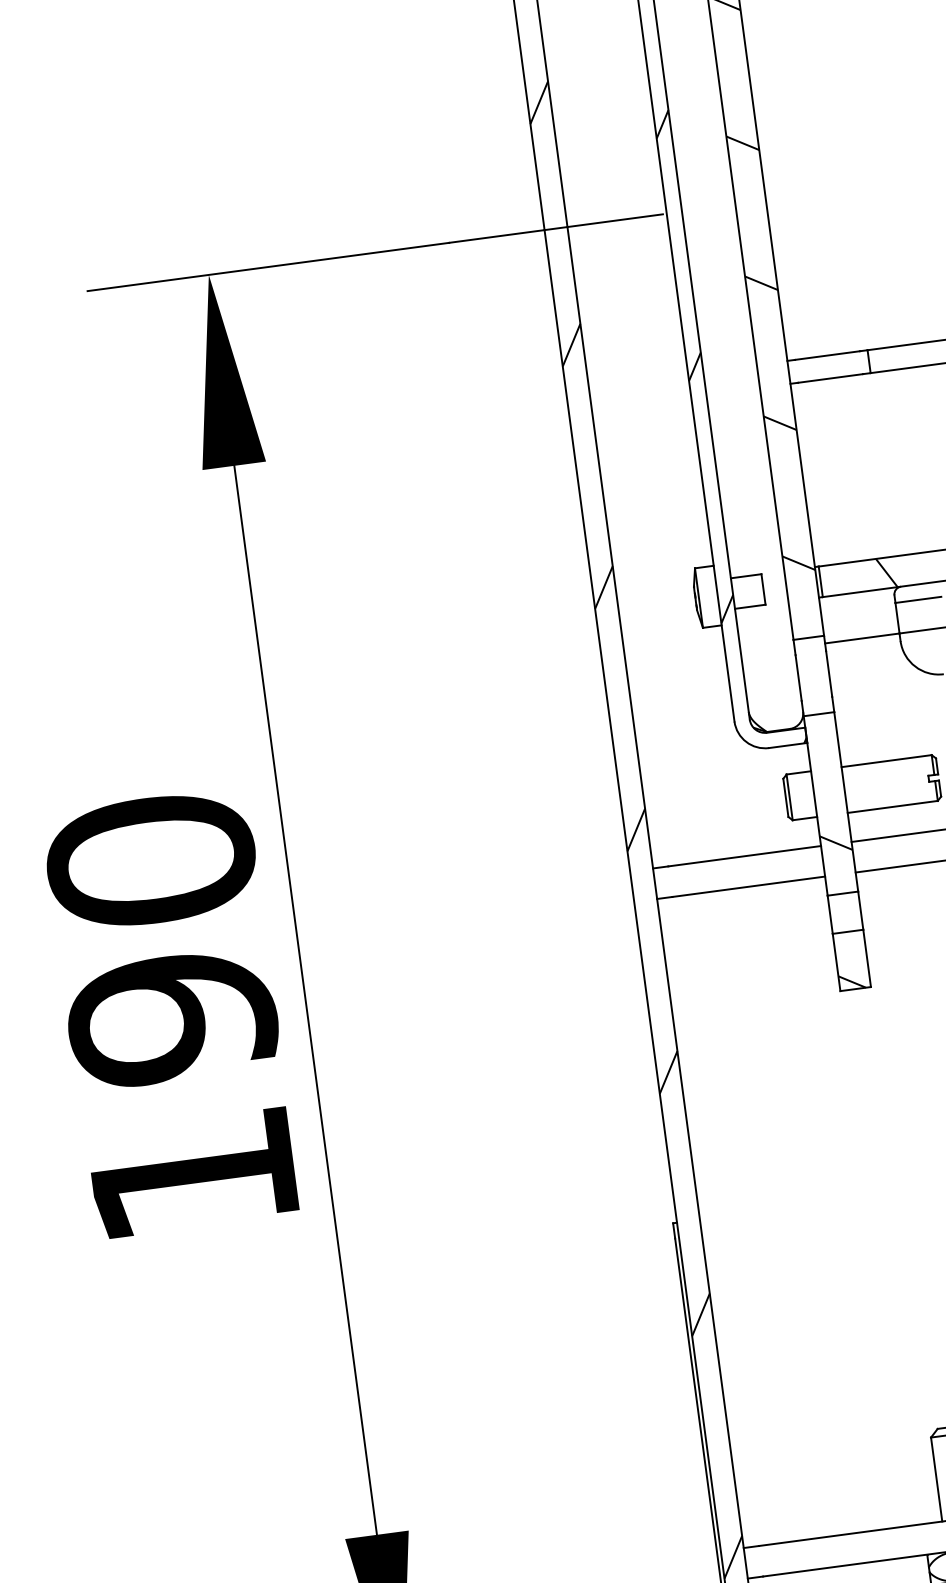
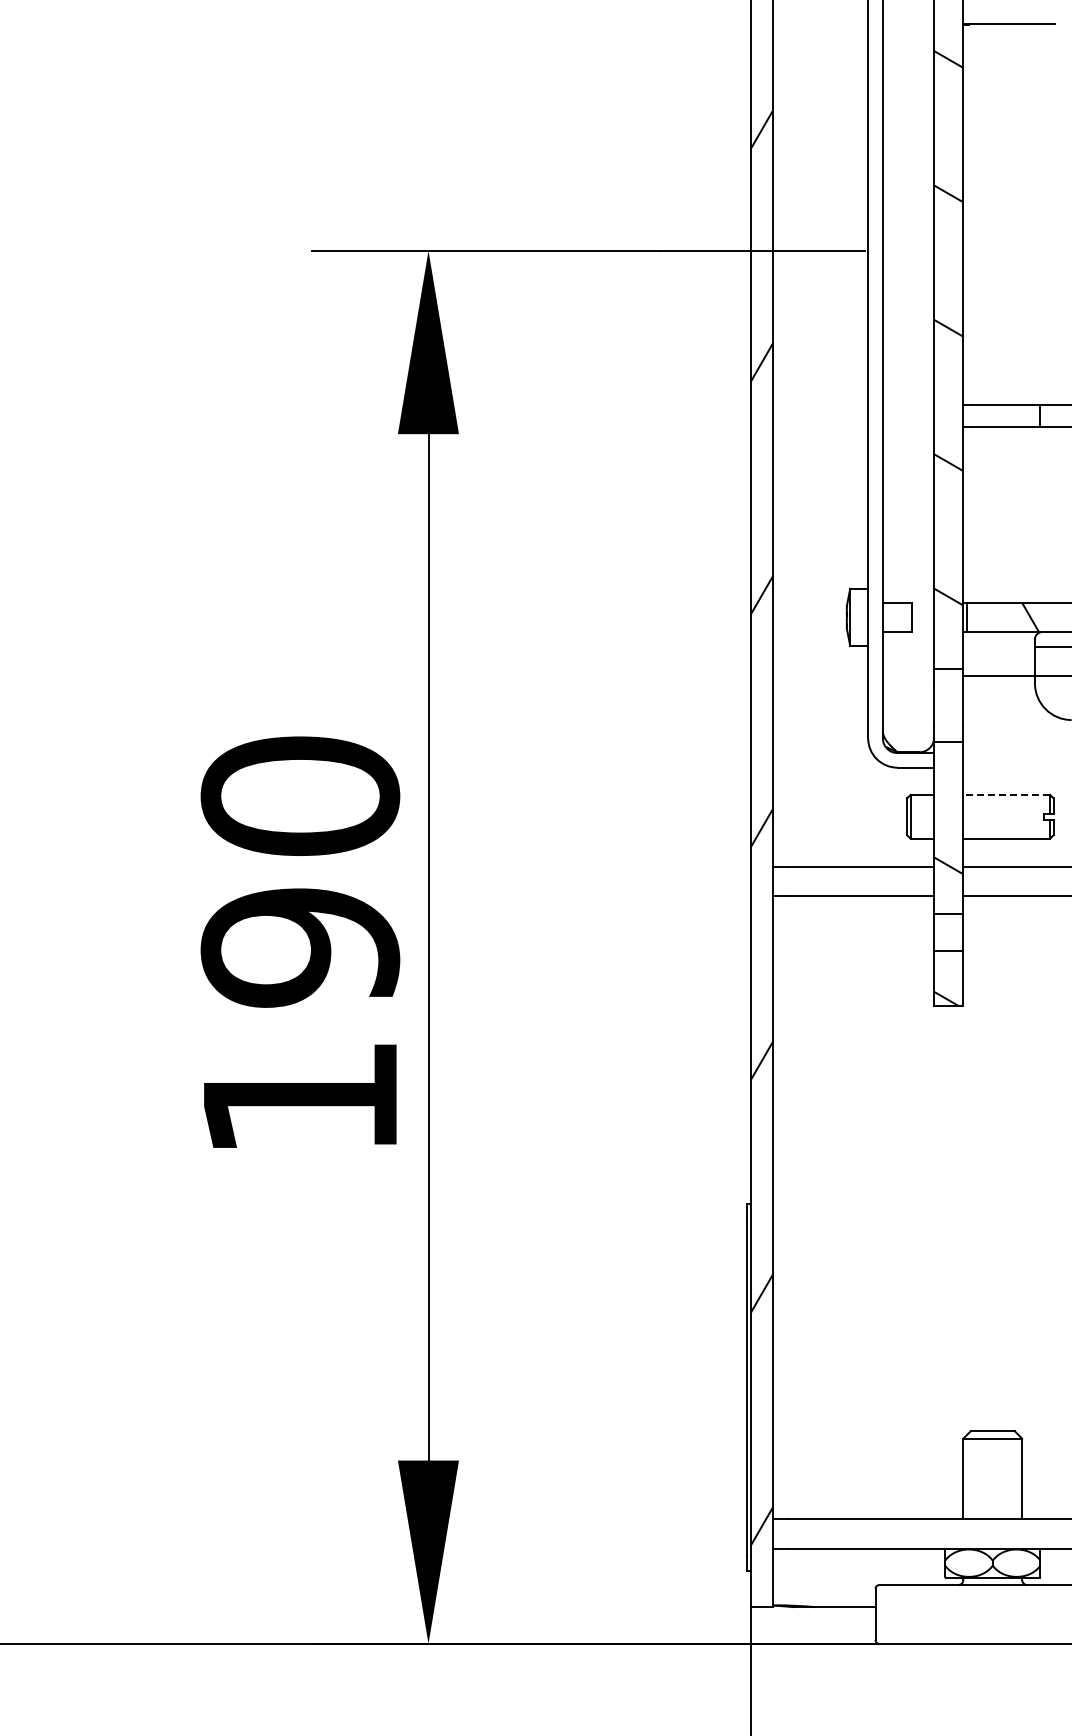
hatch: (730, 427) -> (901, 460), removed
line: (886, 760) -> (1006, 794), solid -> dashed

